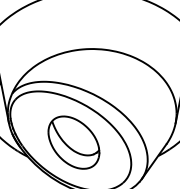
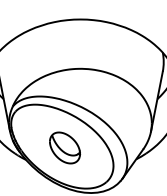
part: (73, 142) -> (64, 147), size x0.7

